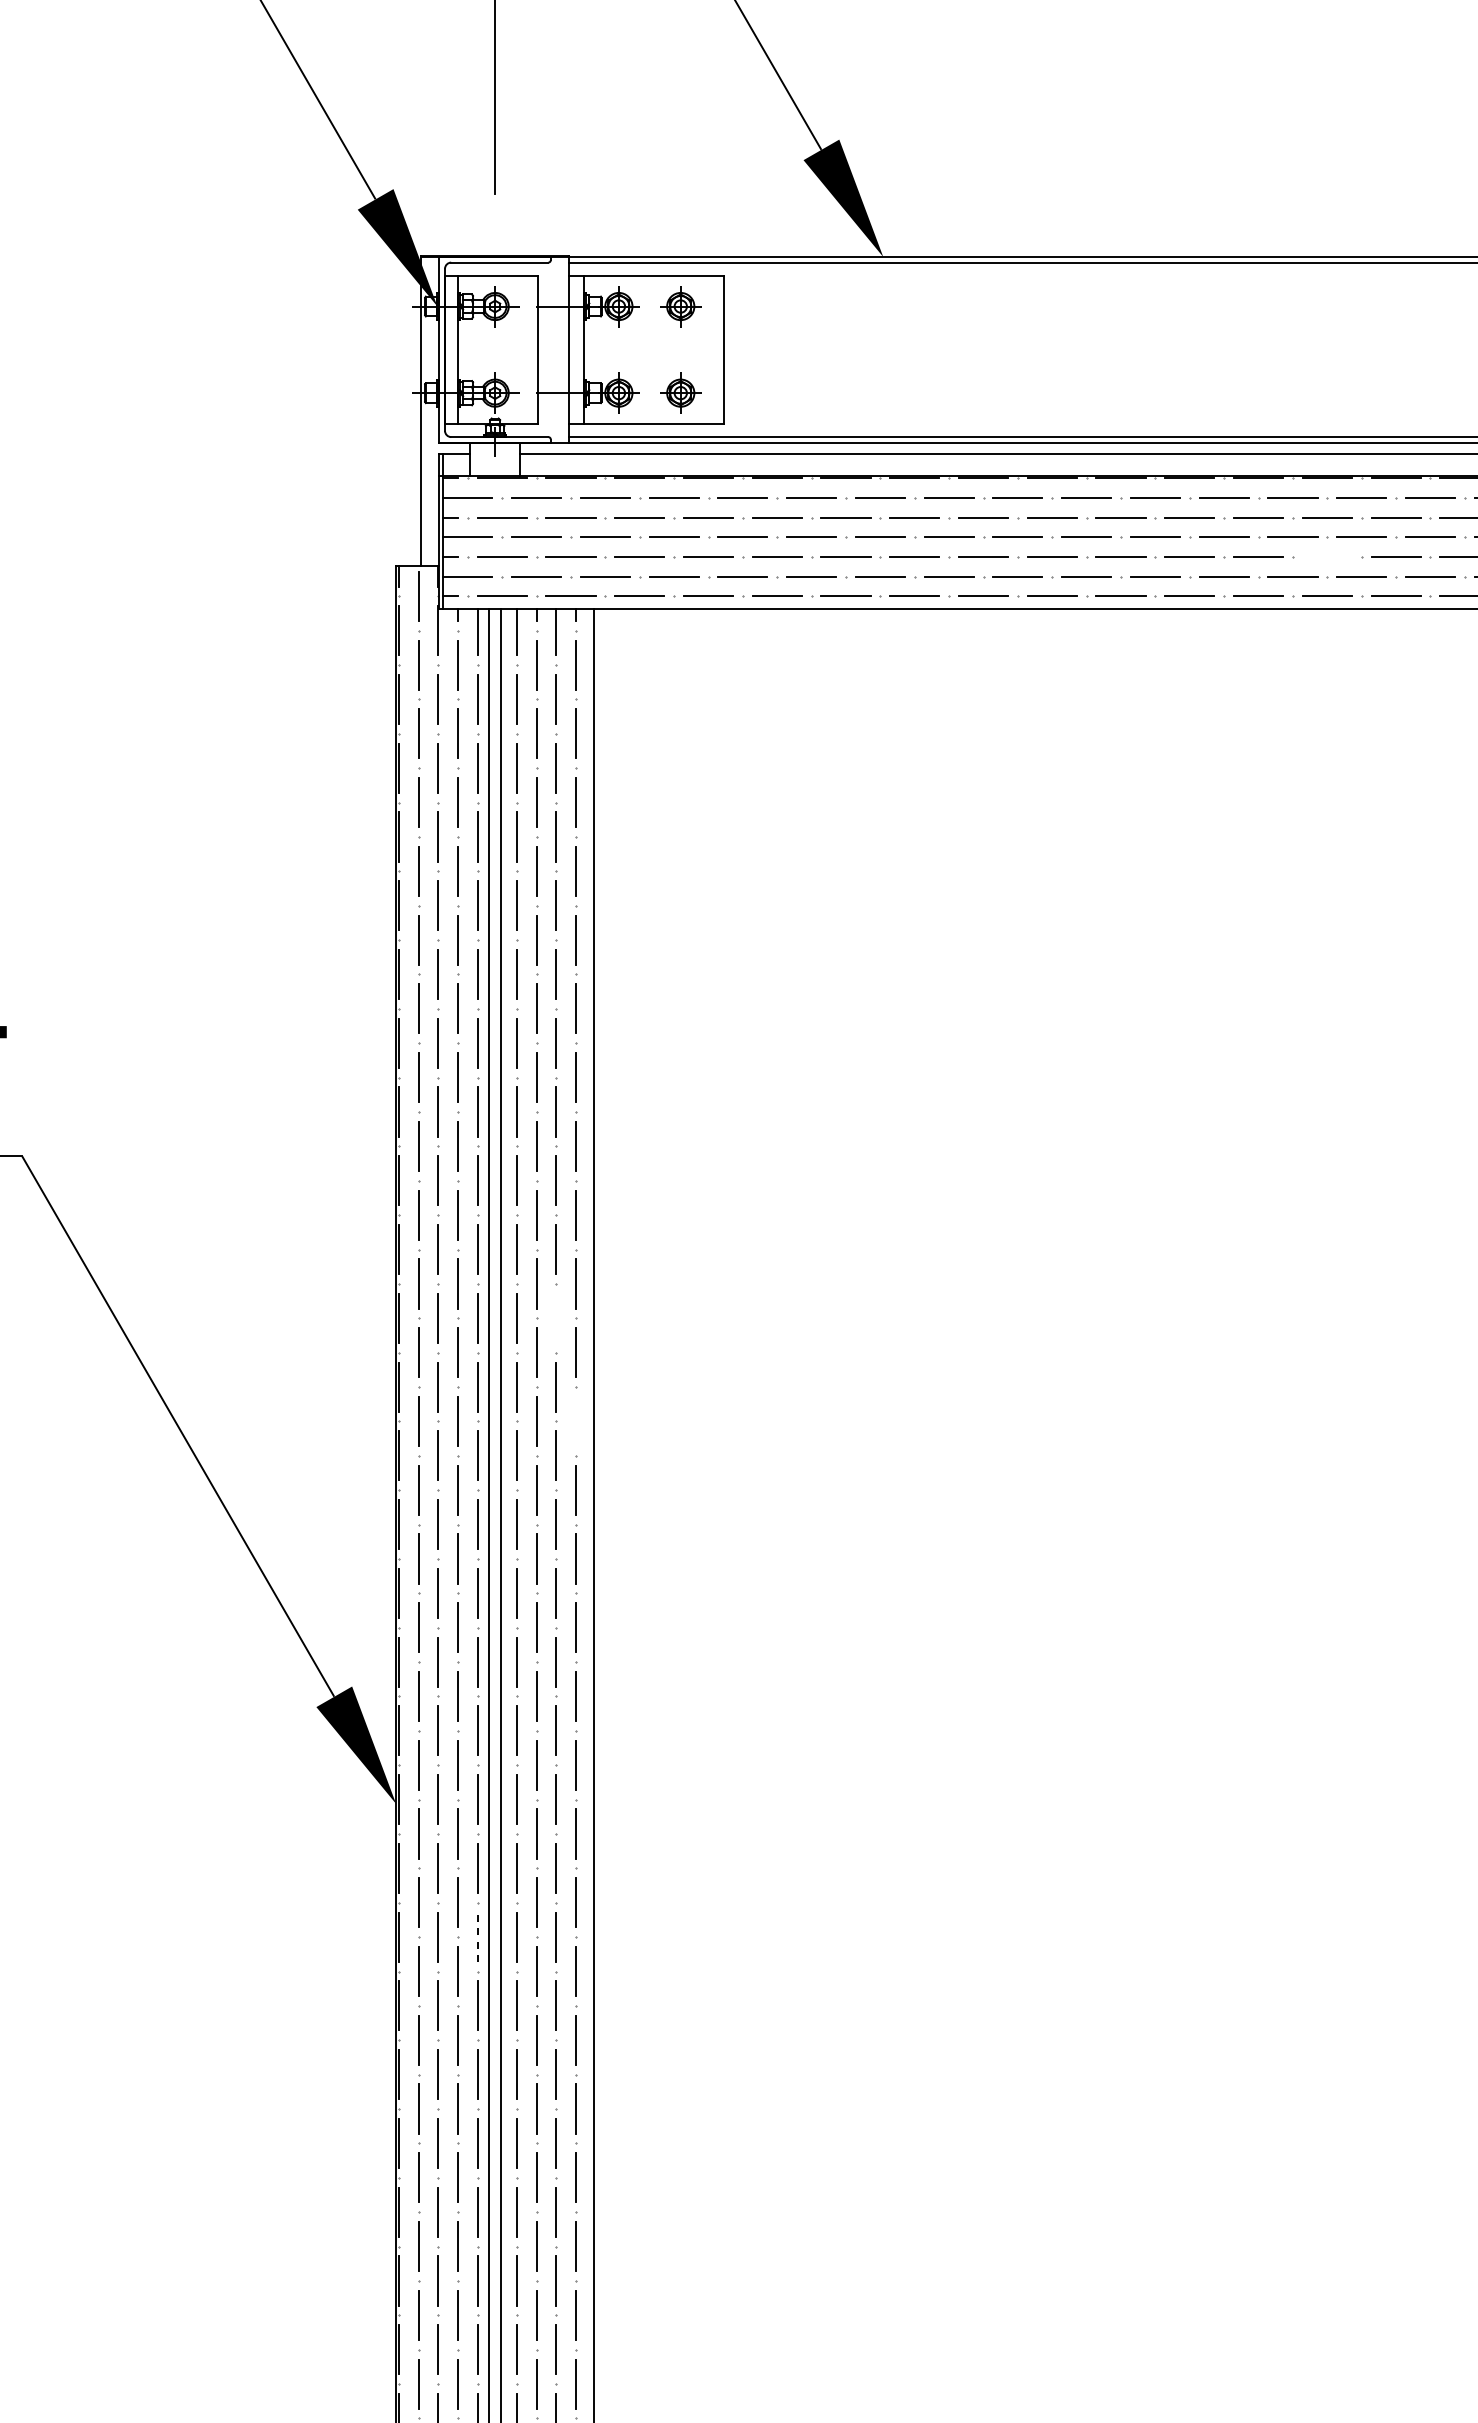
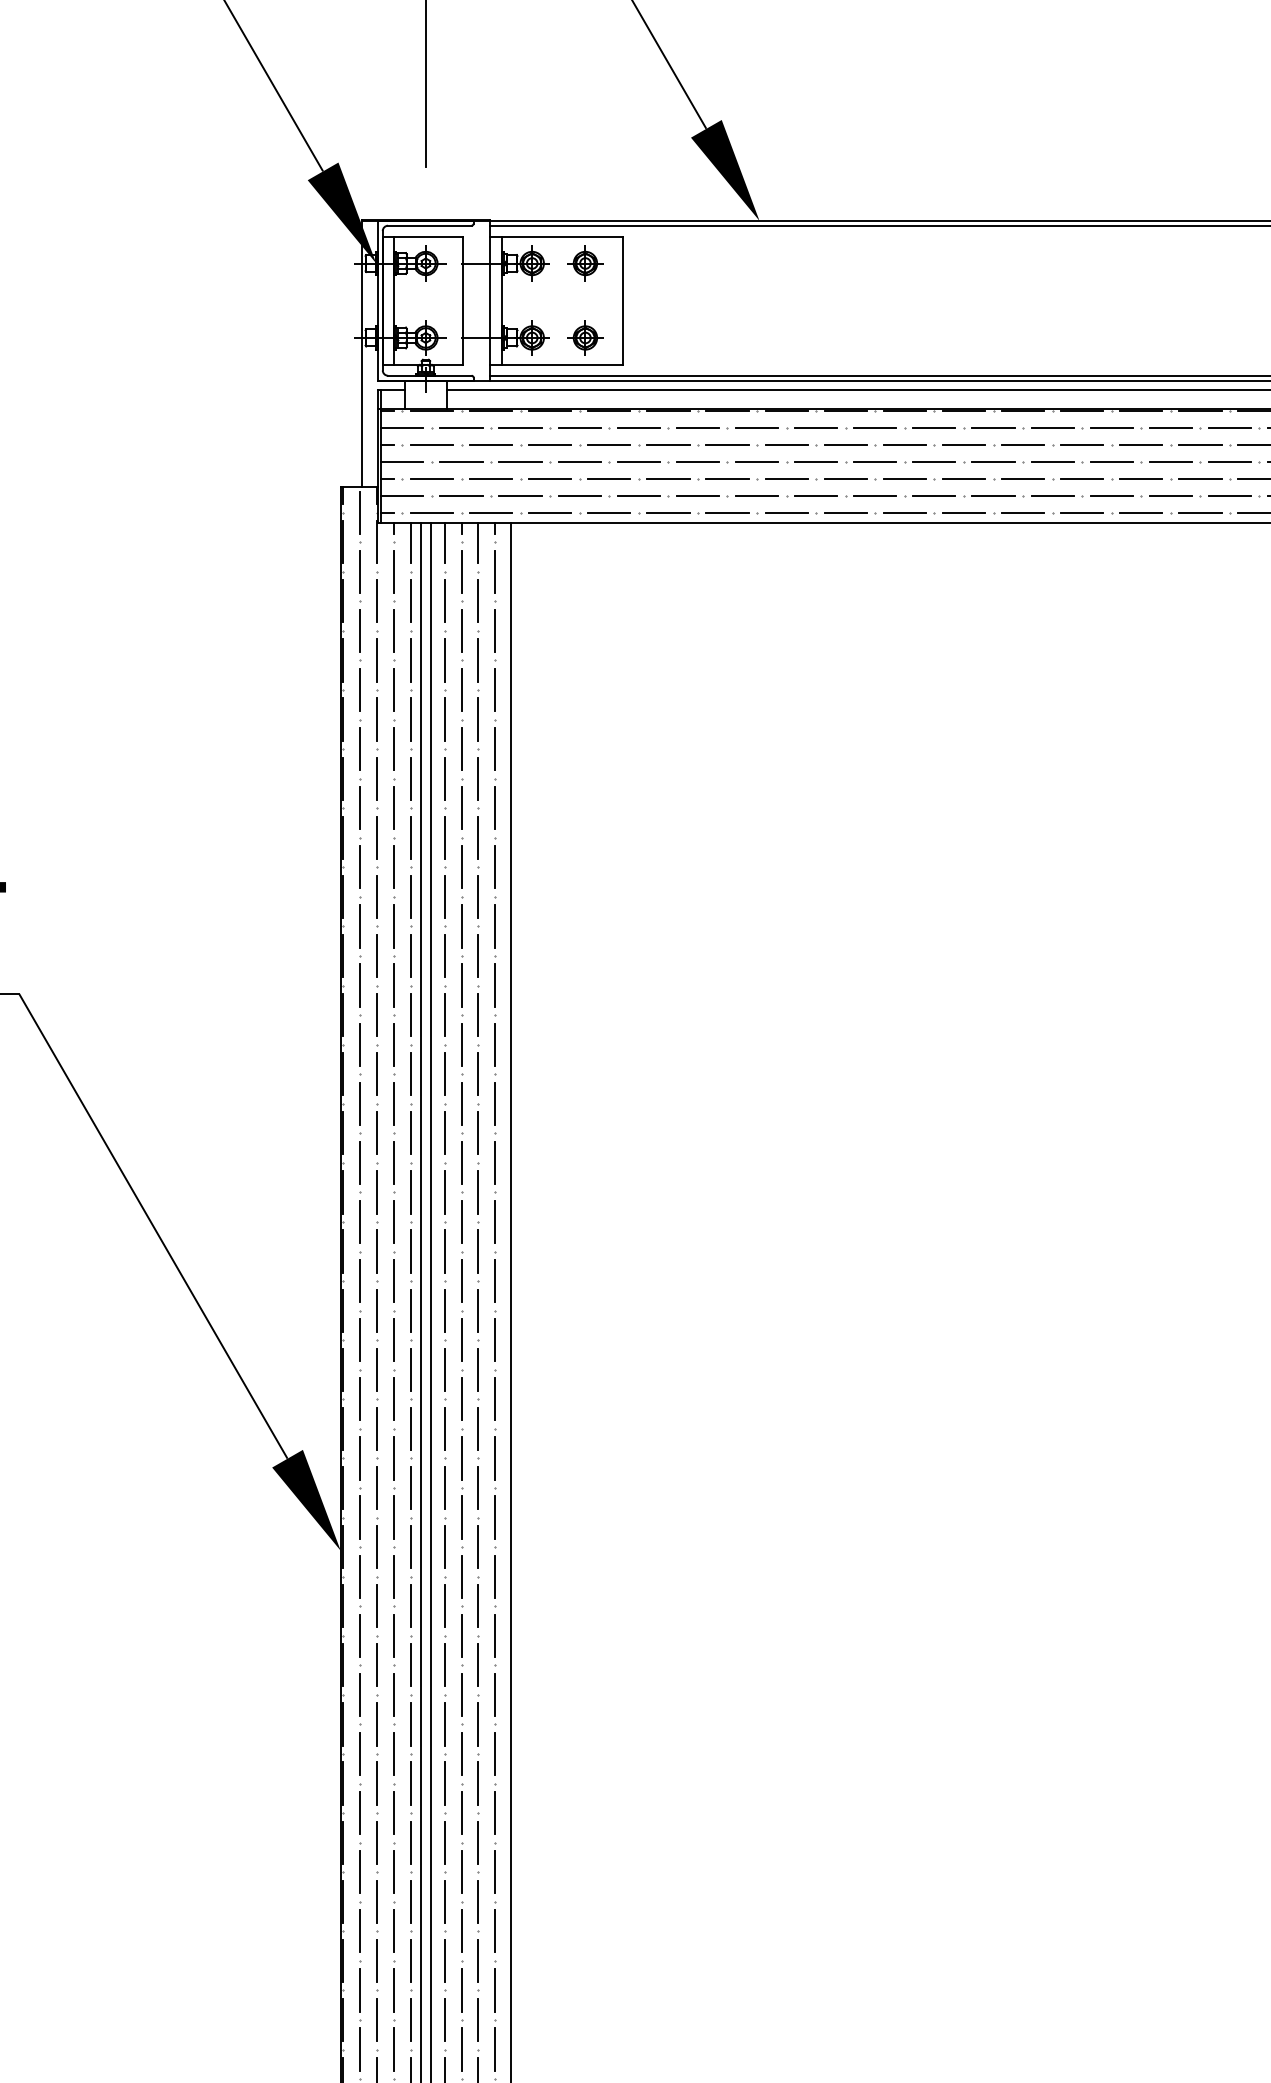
line: (1326, 557) -> (1140, 479), added
line: (556, 1317) -> (478, 1132), added
line: (575, 1421) -> (494, 1222), added
line: (477, 1937) -> (410, 1665), dashed -> solid

